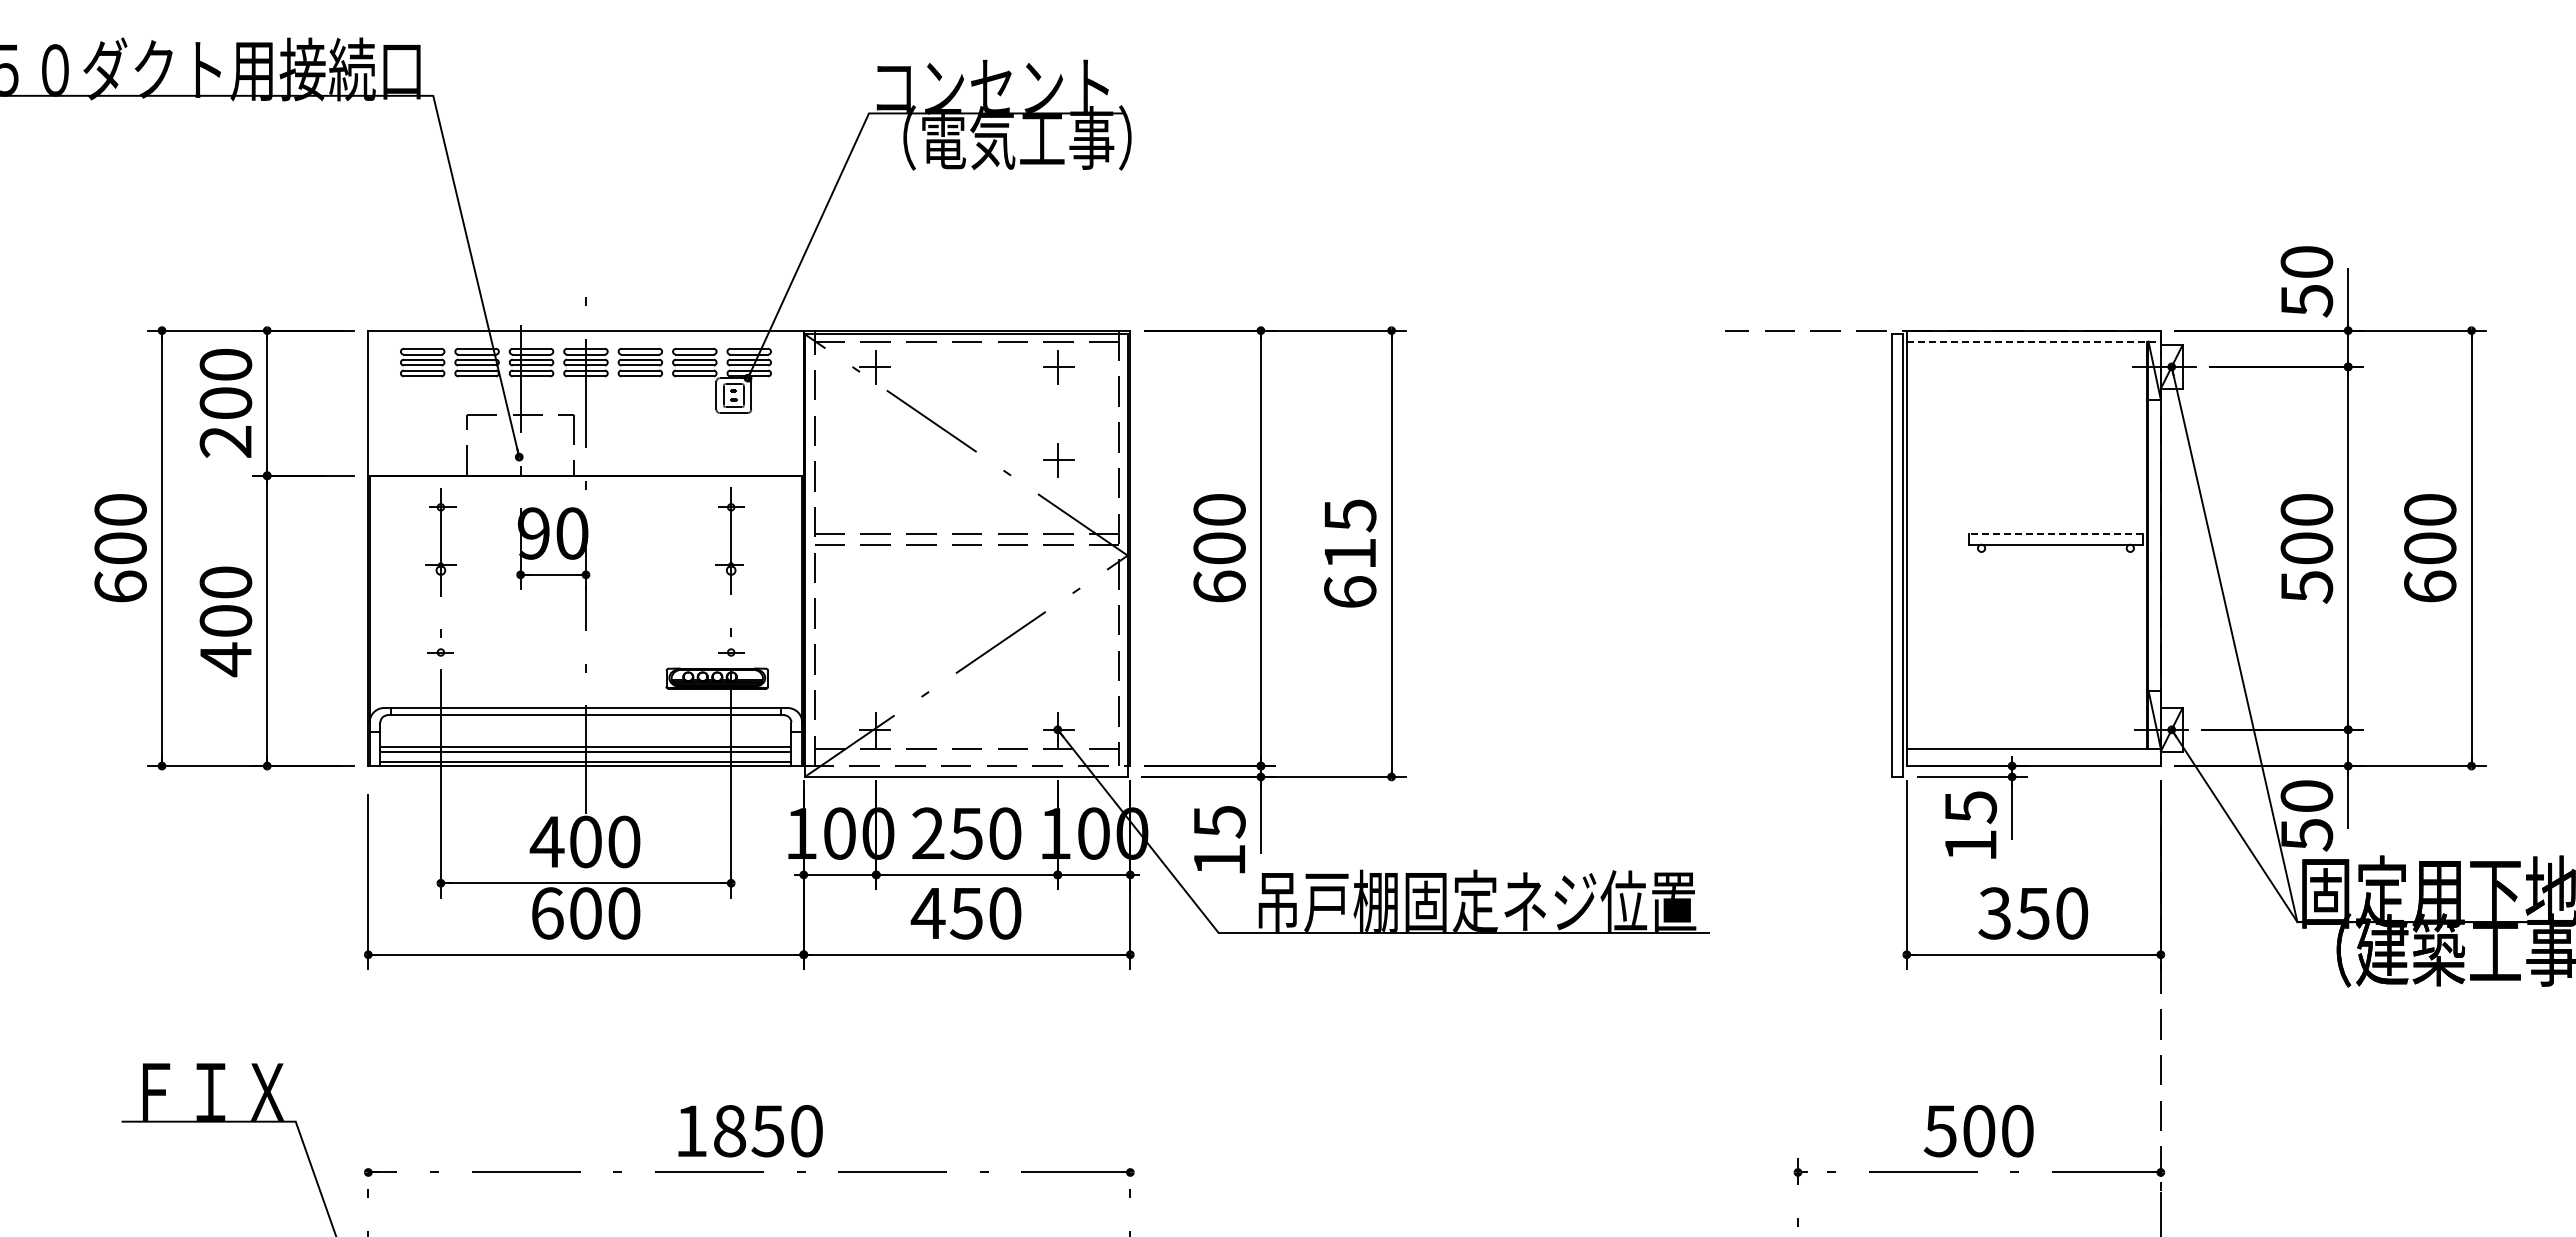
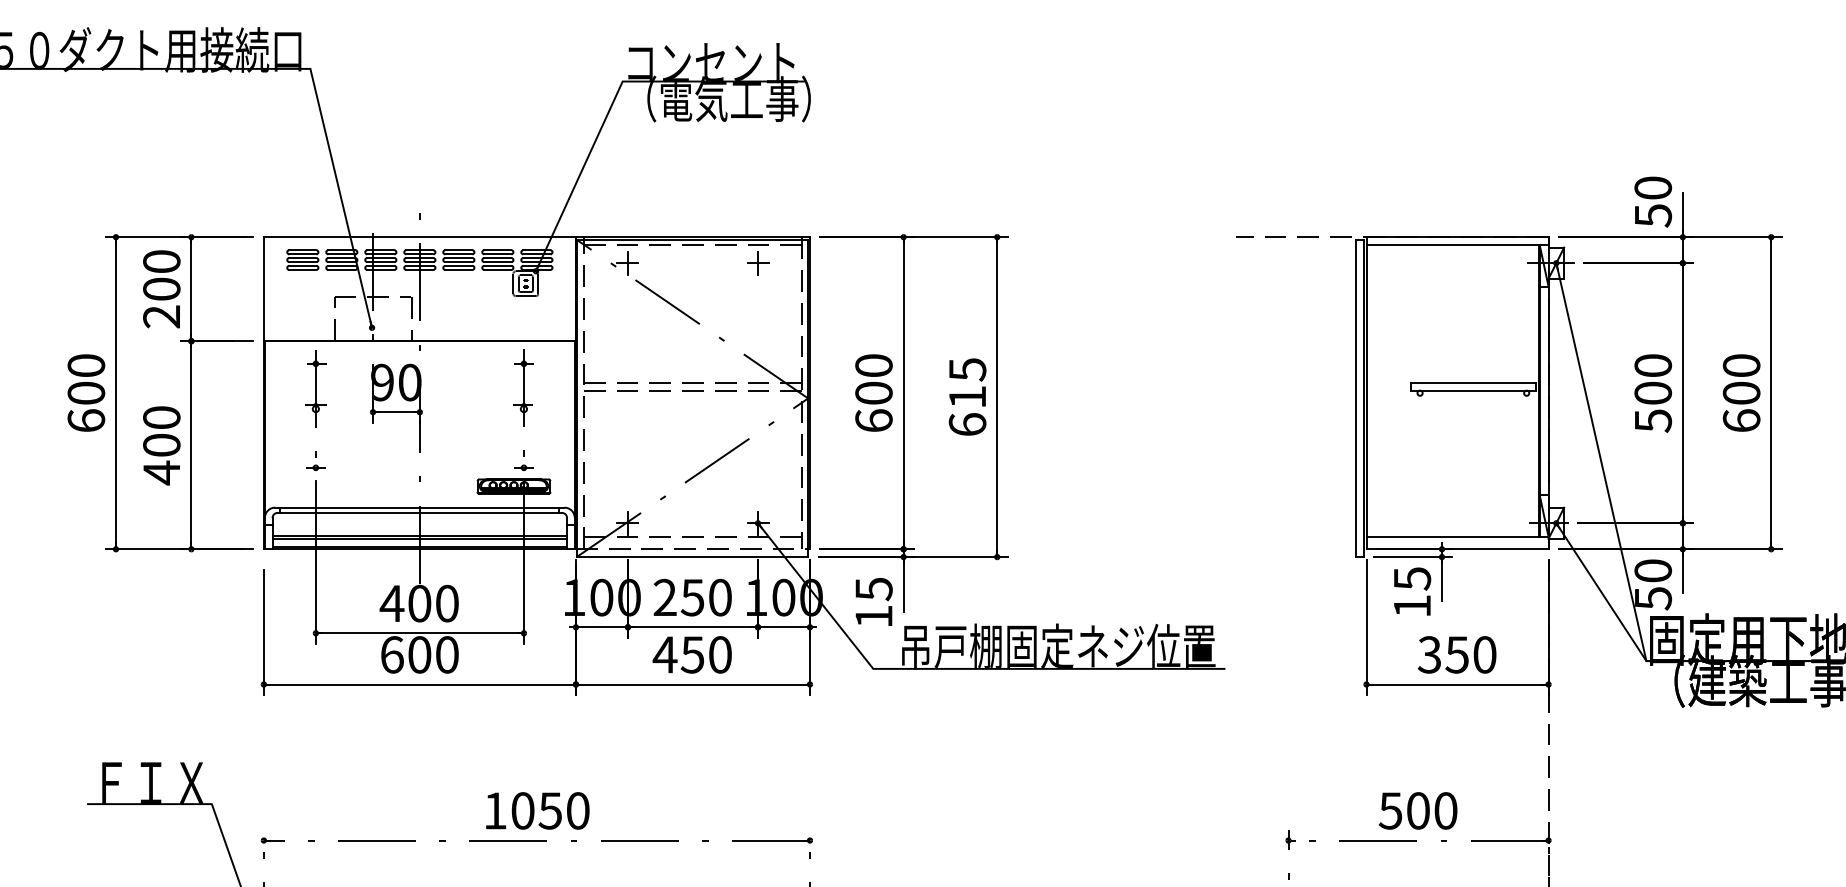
line: (2033, 341) -> (1457, 244), dashed -> solid
part: (1058, 460) -> (758, 330), removed
line: (2055, 533) -> (1473, 382), dashed -> solid
text: (730, 1131) -> (523, 811), 1850 -> 1050

